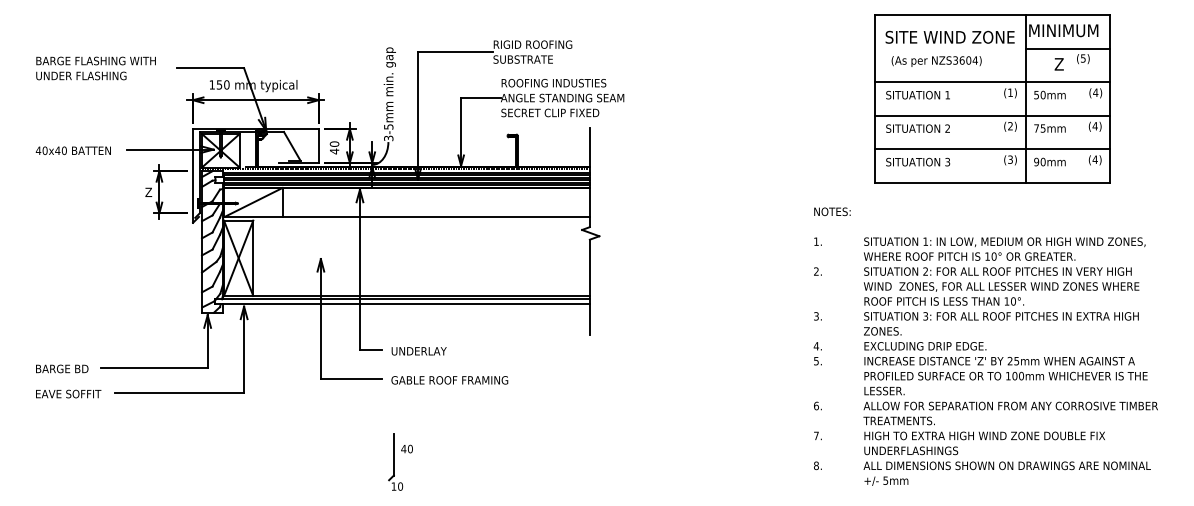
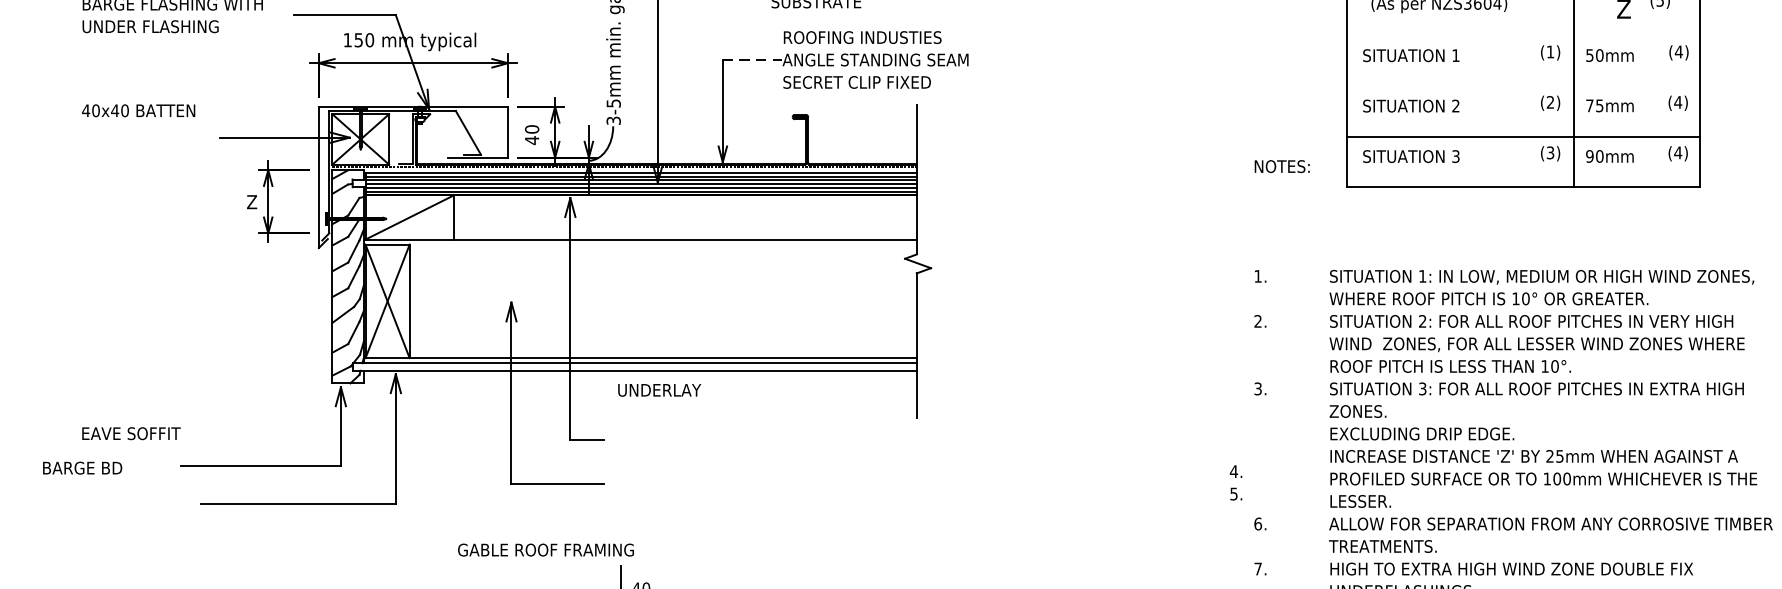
line: (992, 82) -> (1523, 36), removed
line: (480, 97) -> (751, 59), solid -> dashed
line: (992, 115) -> (1523, 86), removed
text: (72, 150) -> (137, 110), moved
text: (832, 211) -> (1282, 166), moved
text: (418, 351) -> (658, 390), moved
text: (817, 353) -> (1235, 482), moved
text: (62, 368) -> (83, 467), moved
text: (449, 380) -> (545, 550), moved
text: (68, 393) -> (131, 432), moved

